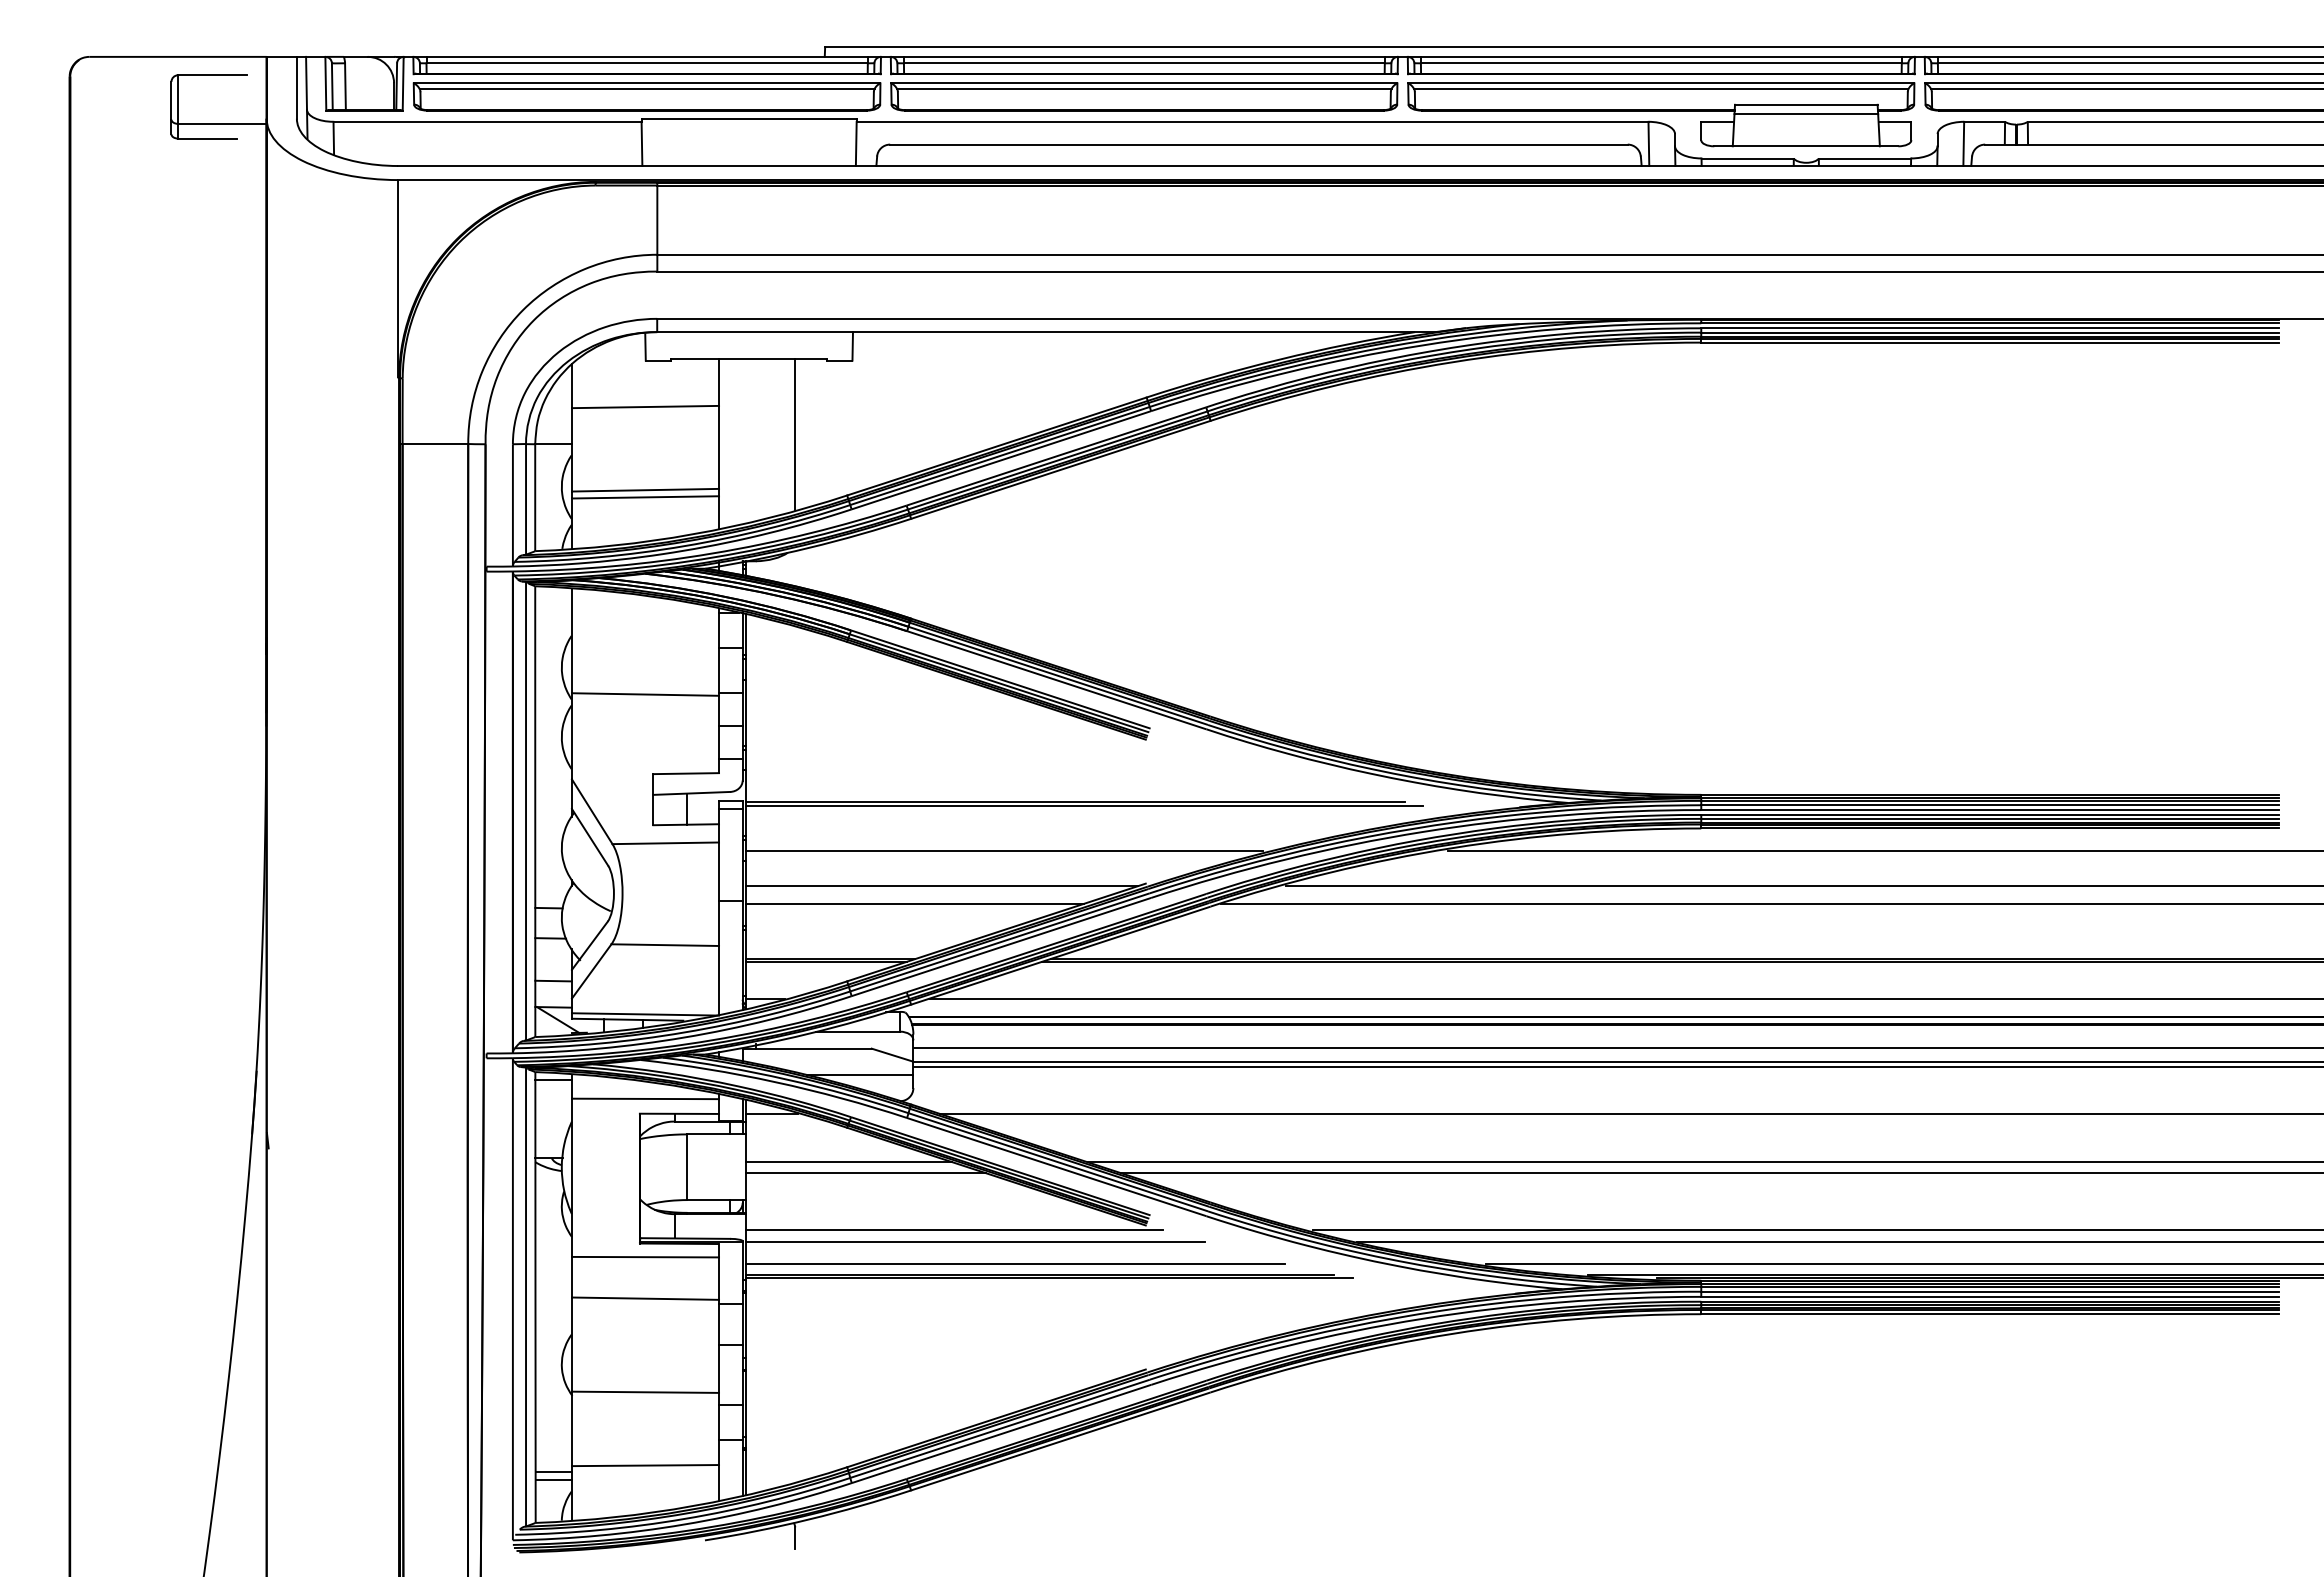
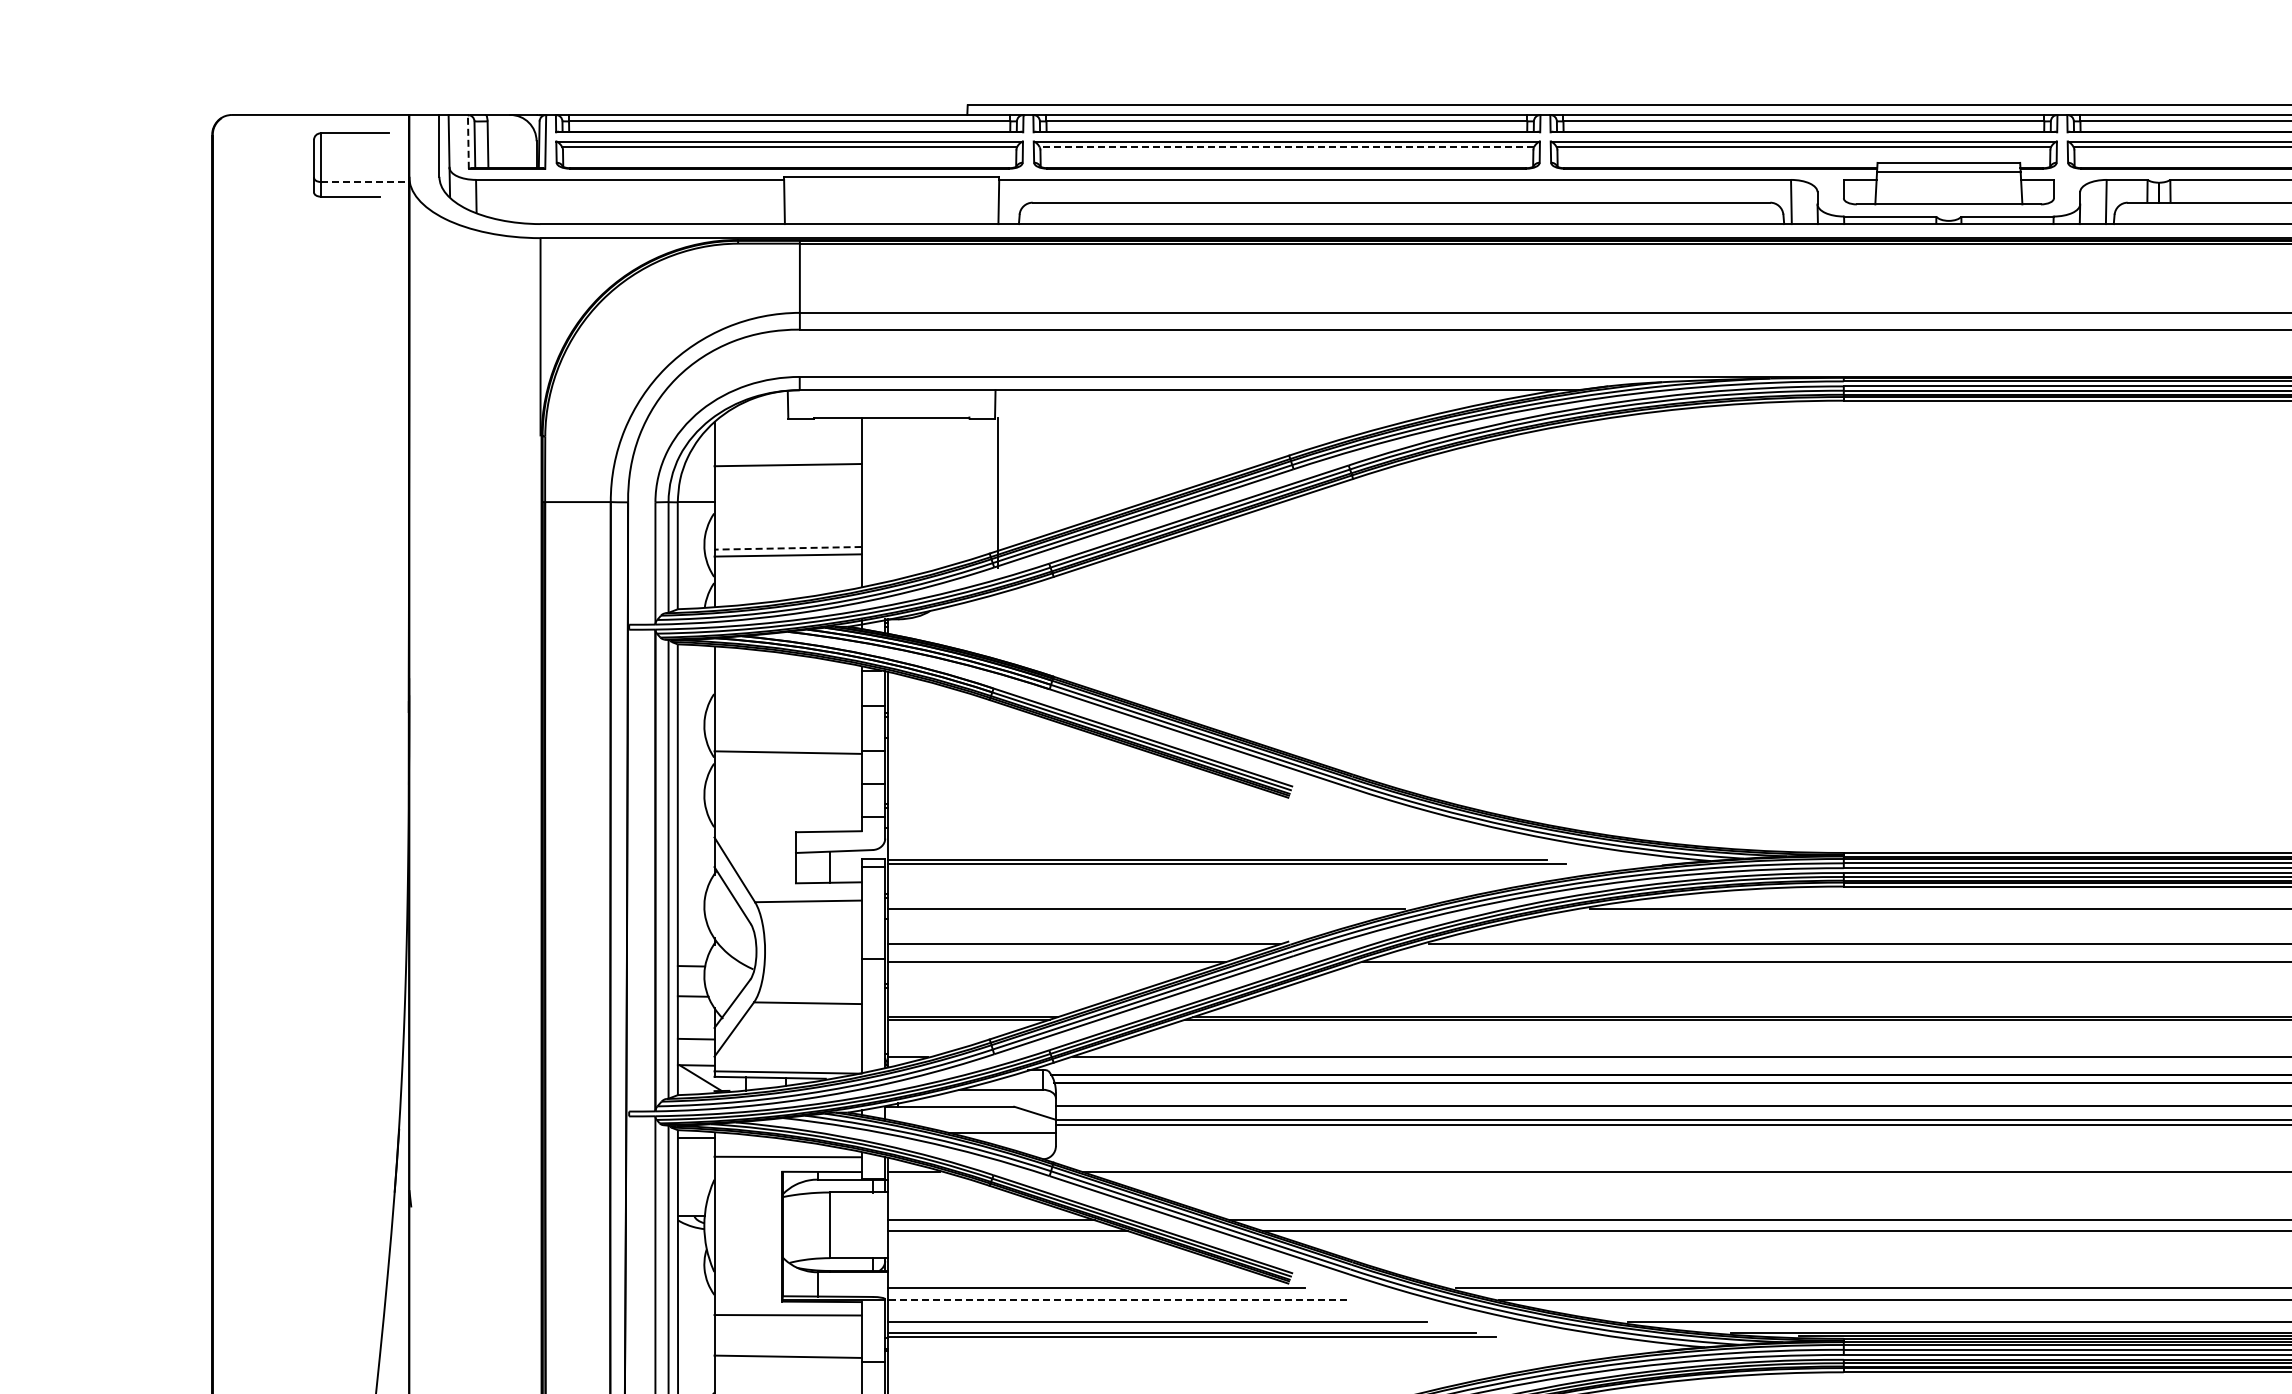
line: (325, 83) -> (468, 141), solid -> dashed
line: (1143, 89) -> (1286, 147), solid -> dashed
line: (222, 123) -> (365, 181), solid -> dashed
line: (795, 434) -> (998, 492), moved
line: (645, 490) -> (788, 548), solid -> dashed
line: (975, 1241) -> (1118, 1299), solid -> dashed

